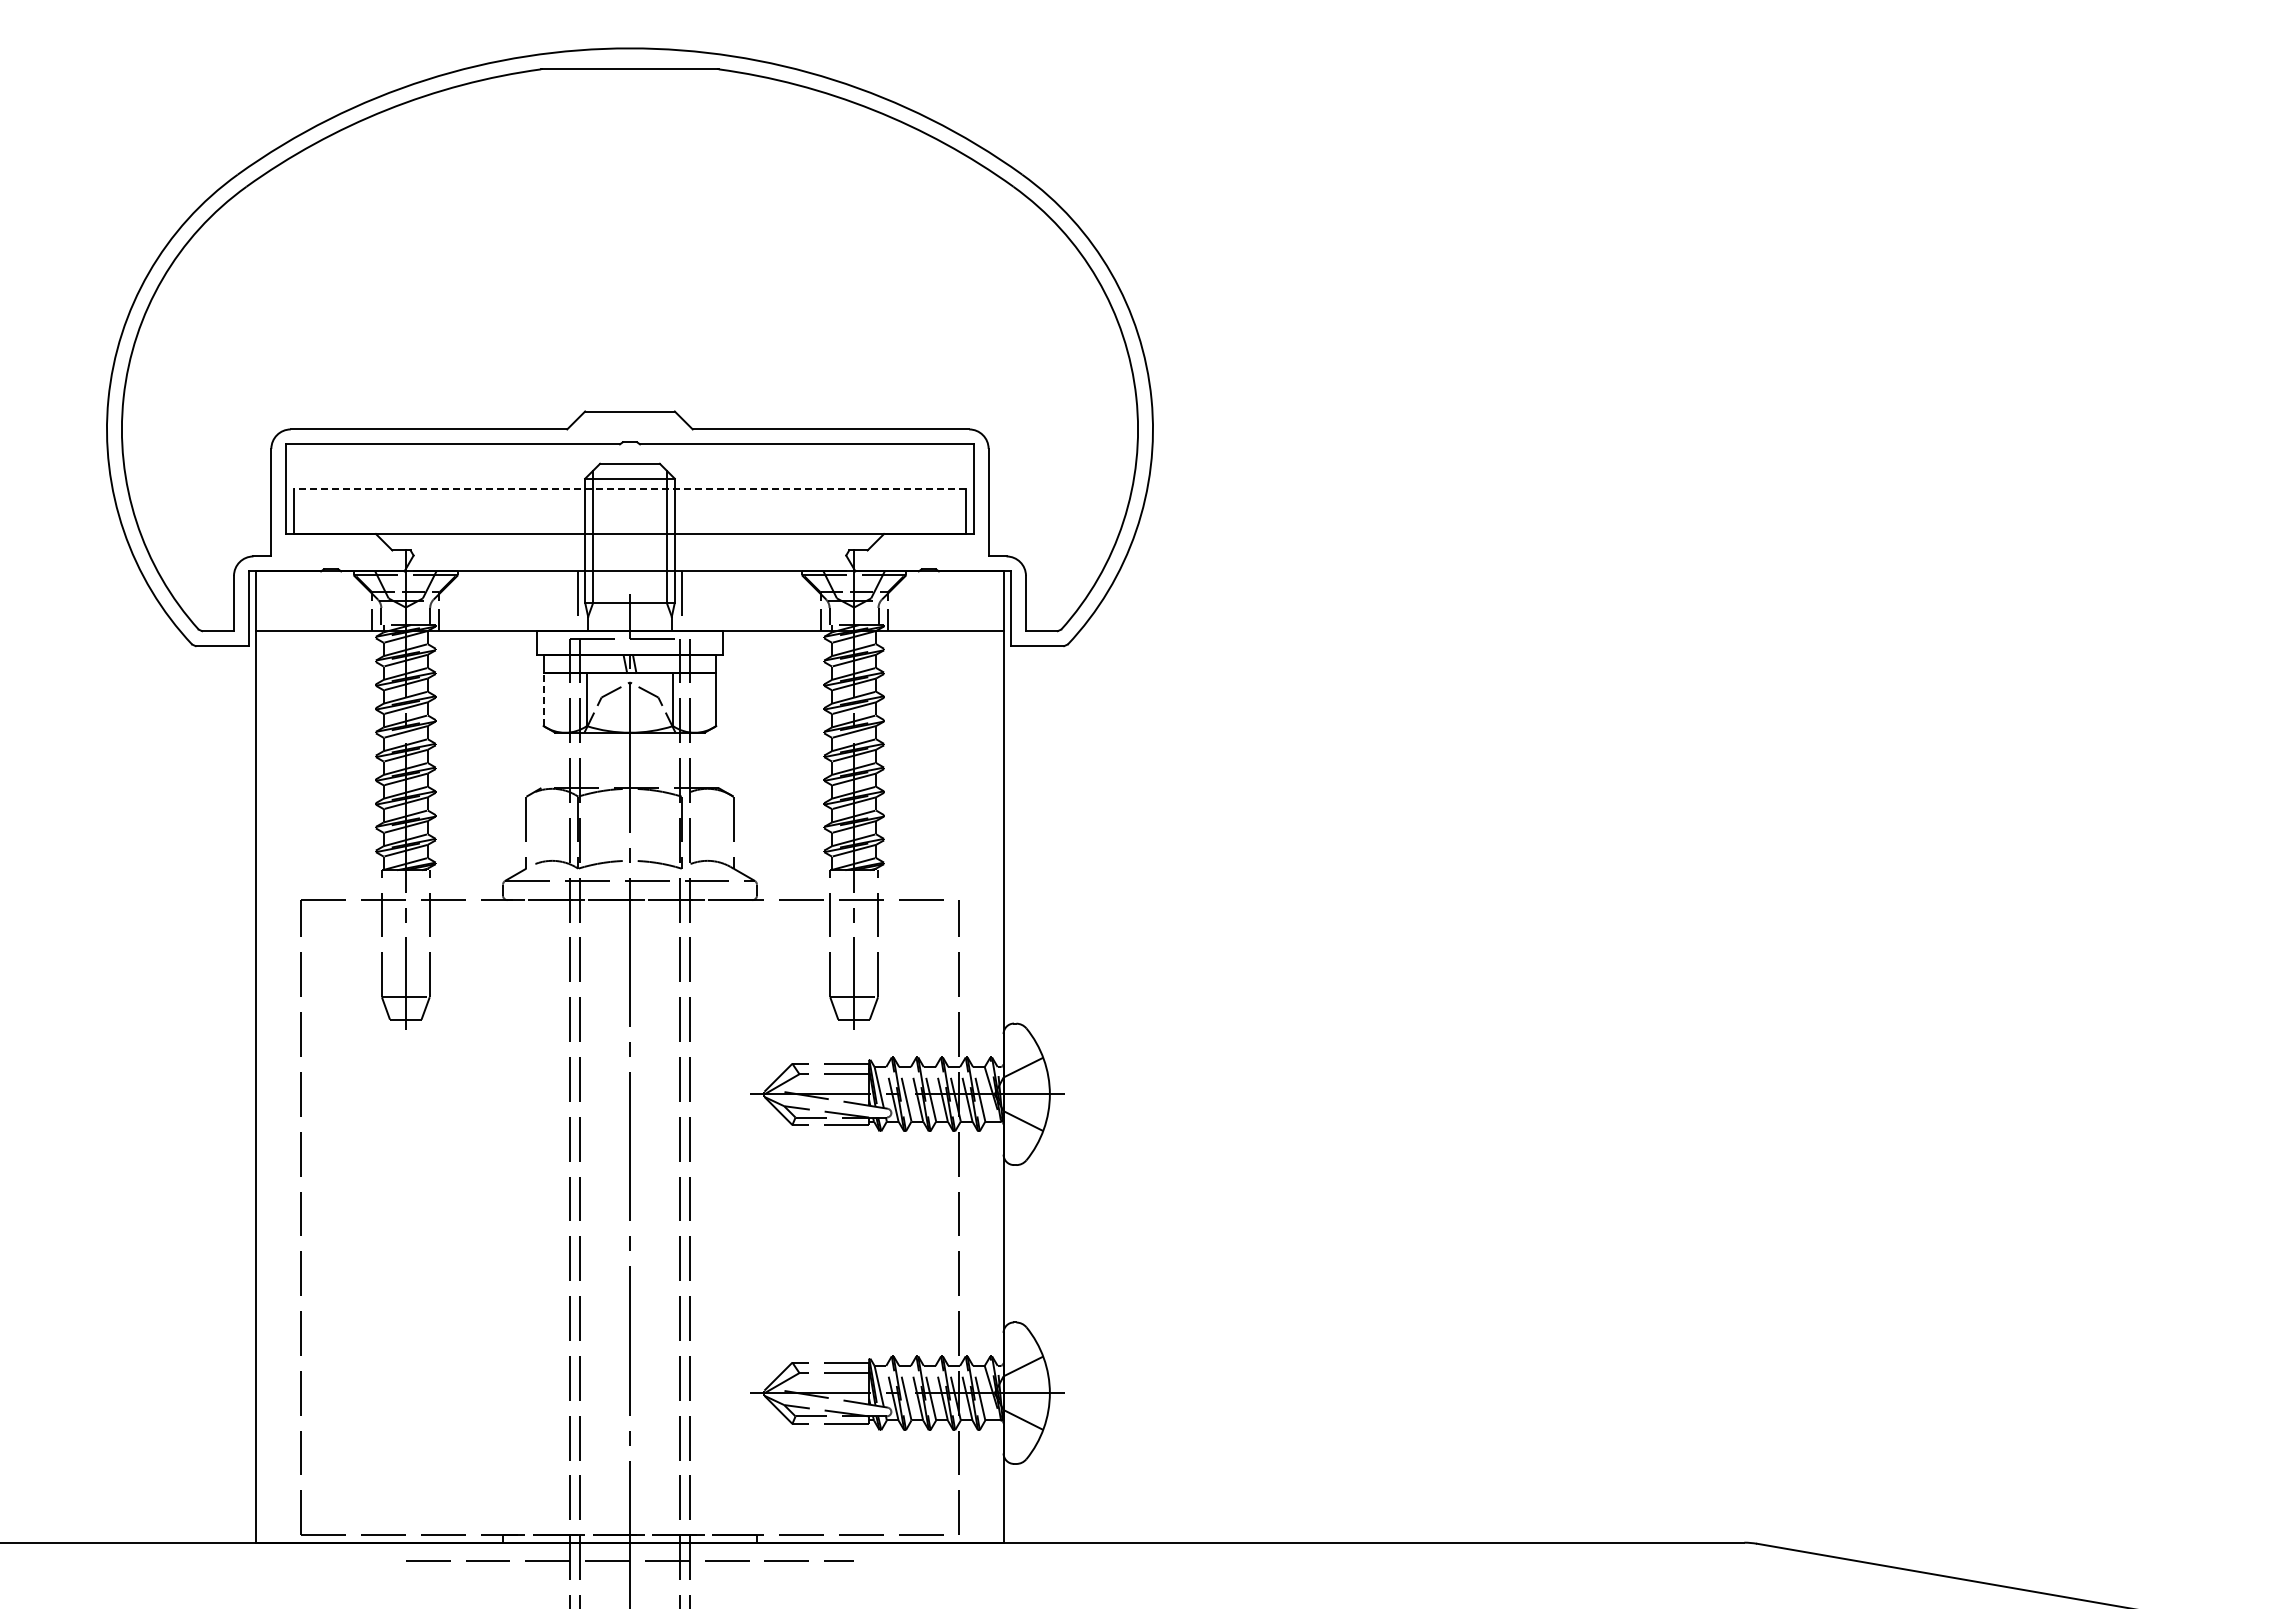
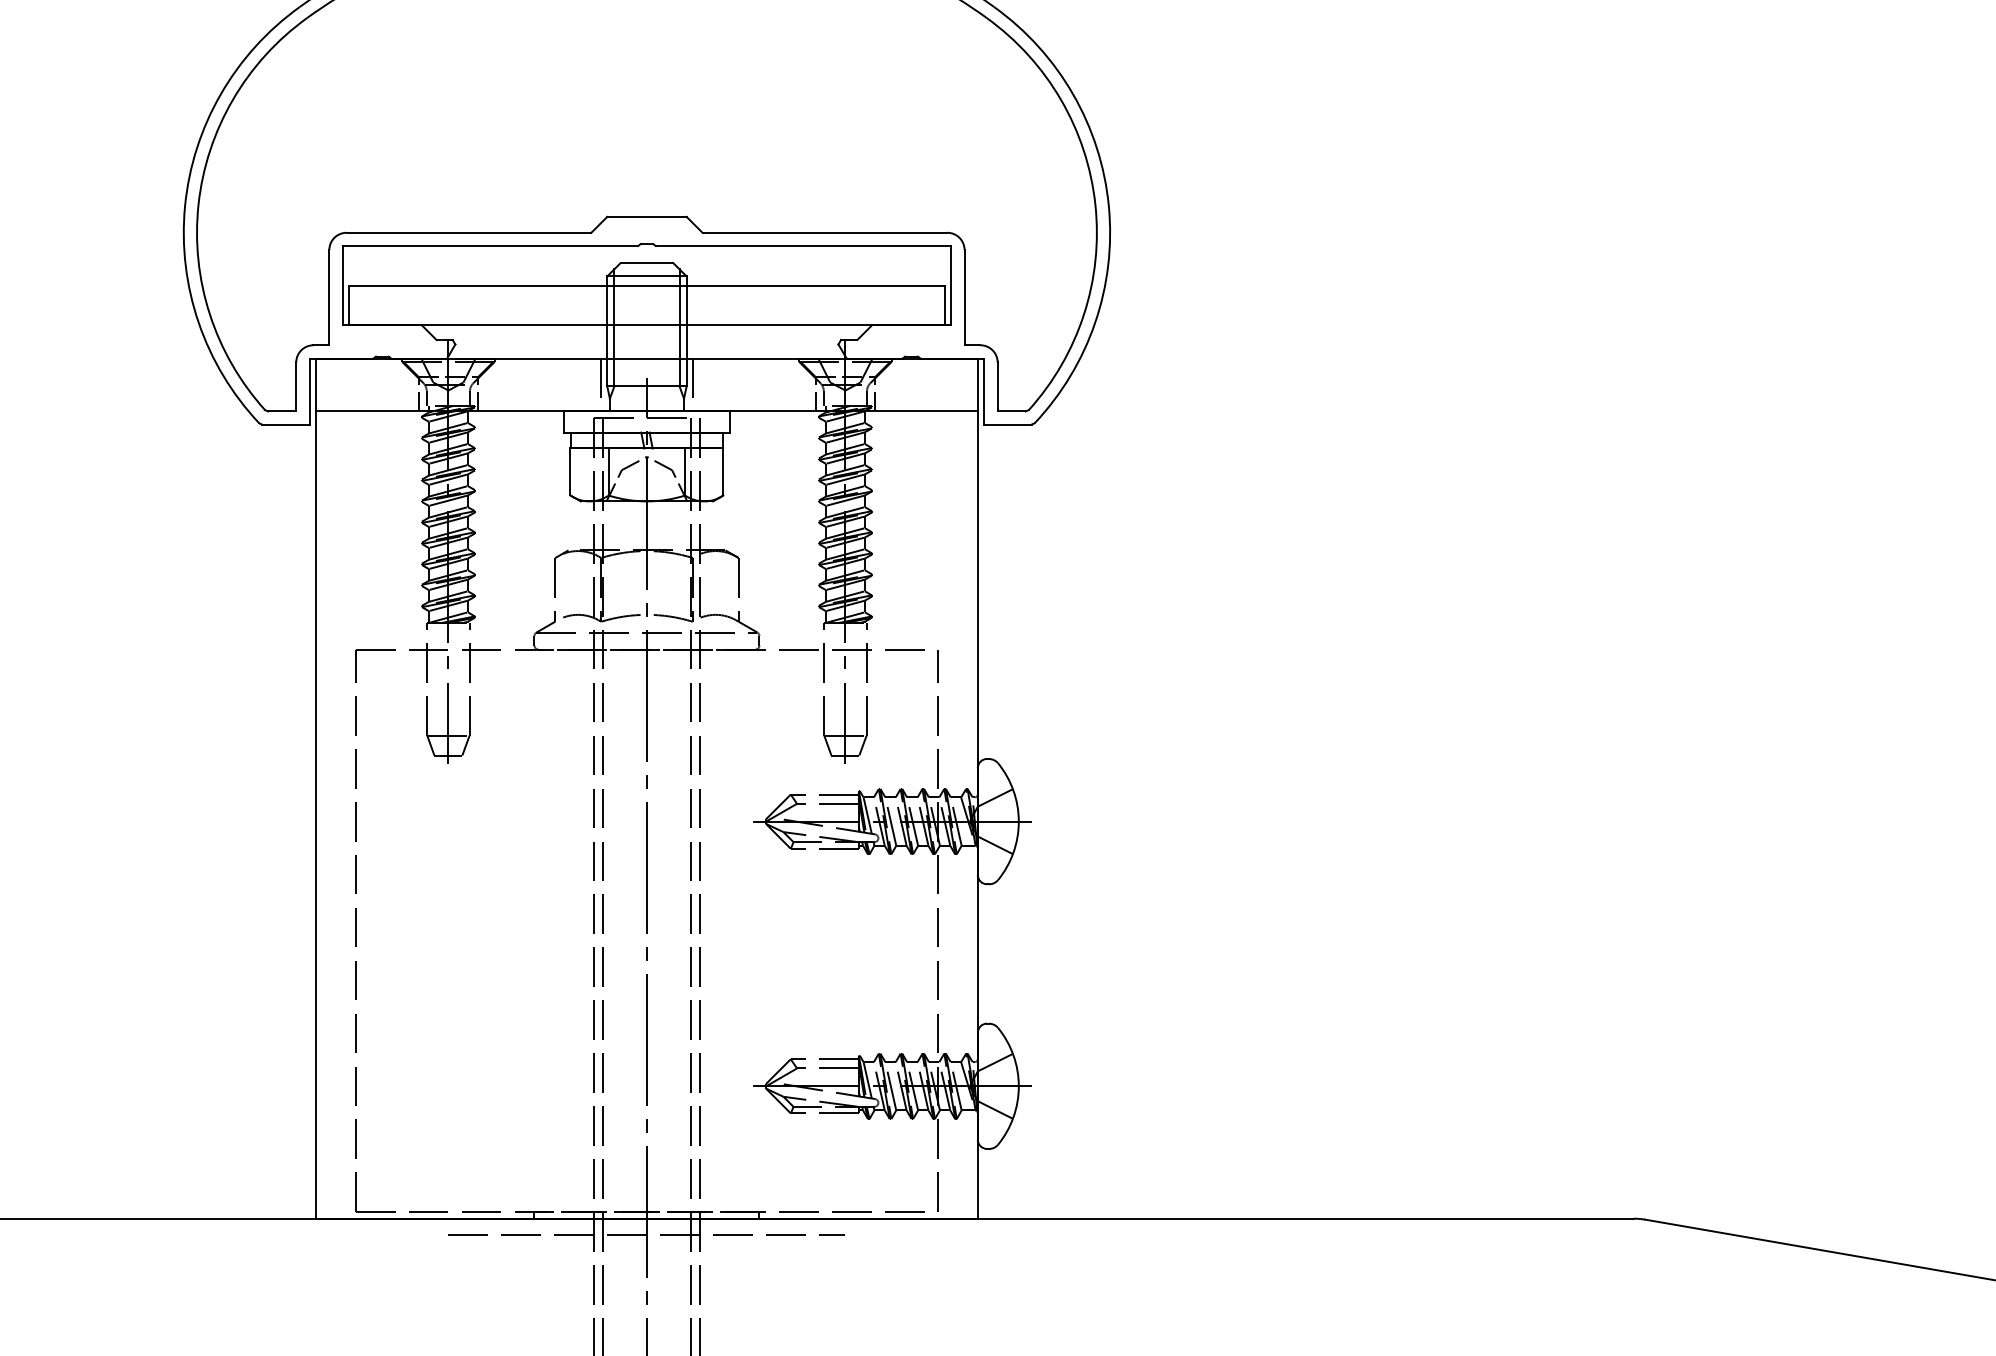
line: (629, 489) -> (646, 285), dashed -> solid
line: (543, 699) -> (570, 471), dashed -> solid

